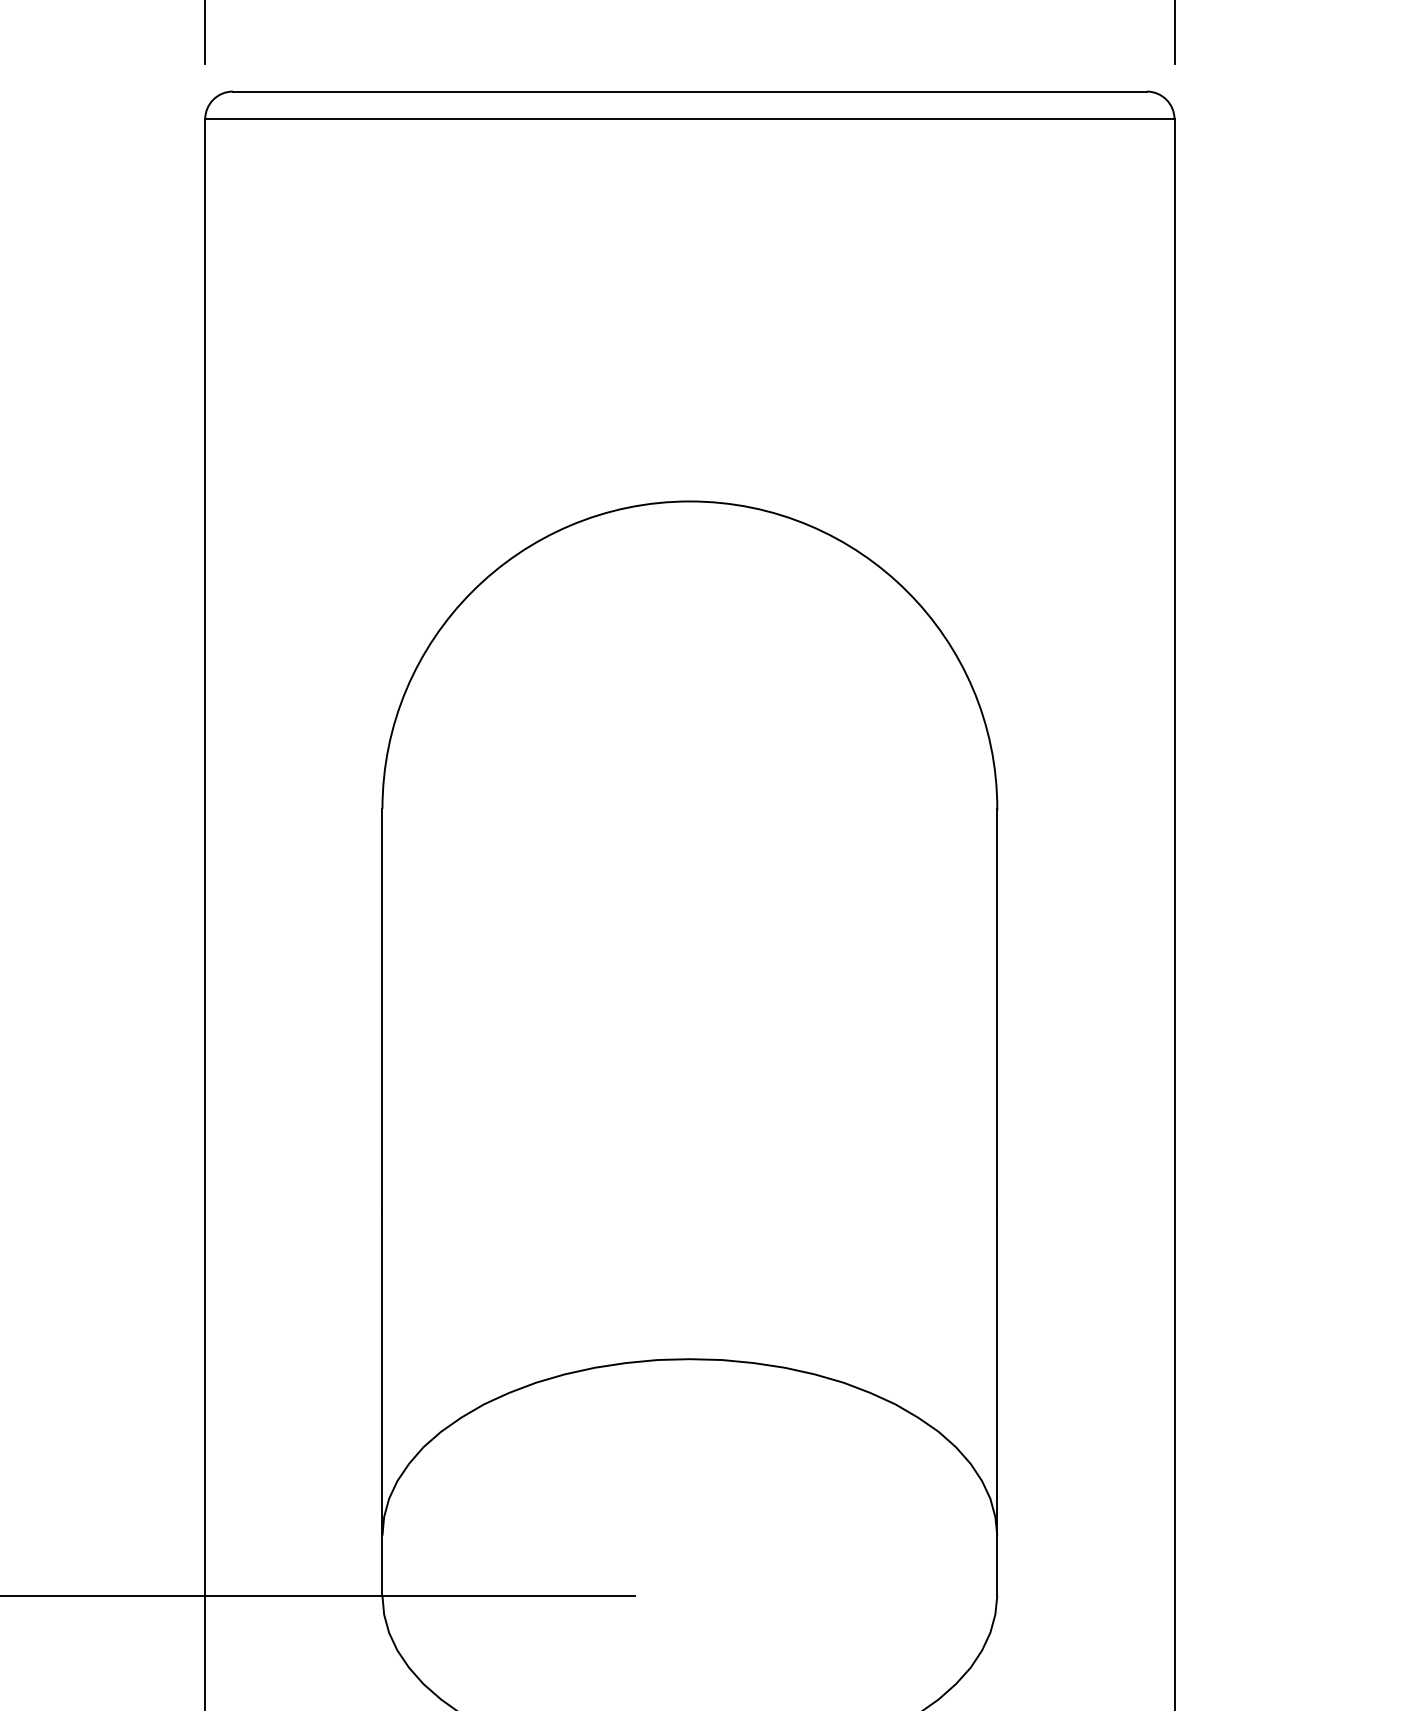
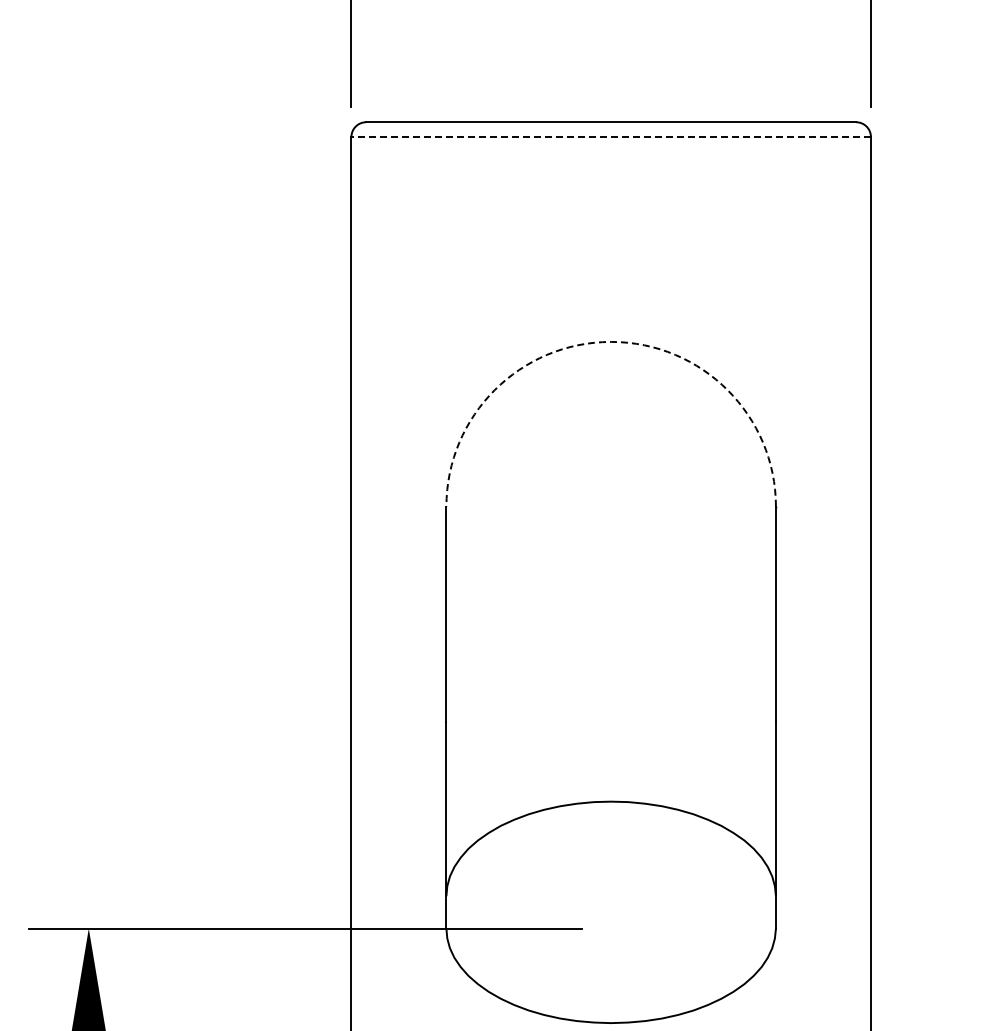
line: (690, 120) -> (611, 137), solid -> dashed
arc: (690, 500) -> (611, 341), solid -> dashed

